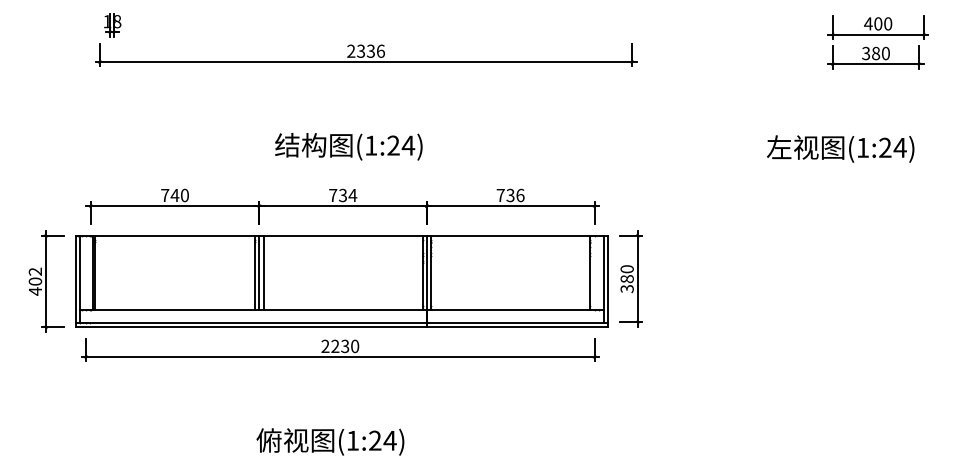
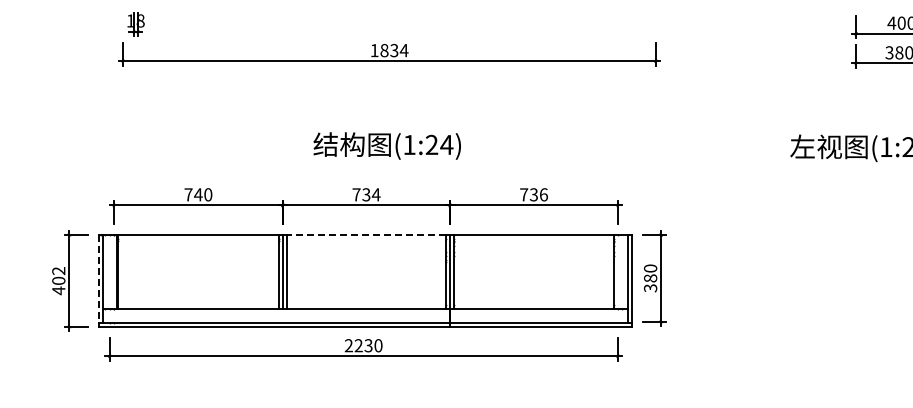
text: (366, 50) -> (389, 49), 2336 -> 1834
text: (348, 146) -> (386, 145), moved
line: (343, 235) -> (366, 234), solid -> dashed
line: (75, 279) -> (98, 278), solid -> dashed

